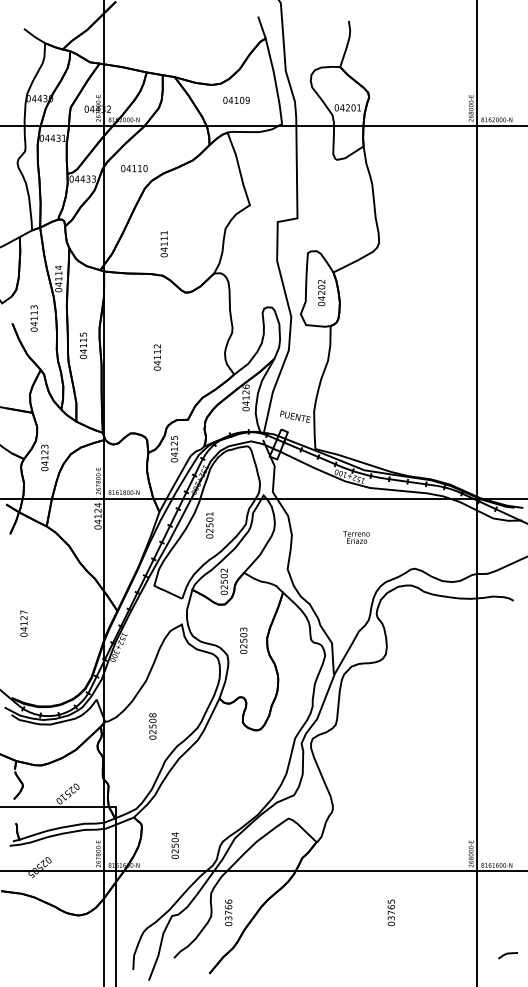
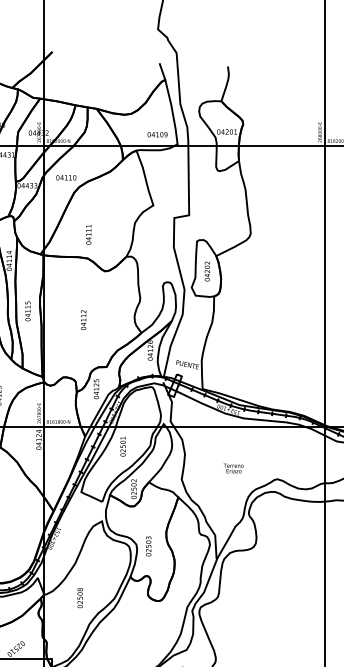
text: (236, 99) -> (157, 134), moved
text: (356, 537) -> (233, 468), moved
text: (243, 640) -> (148, 546), moved

